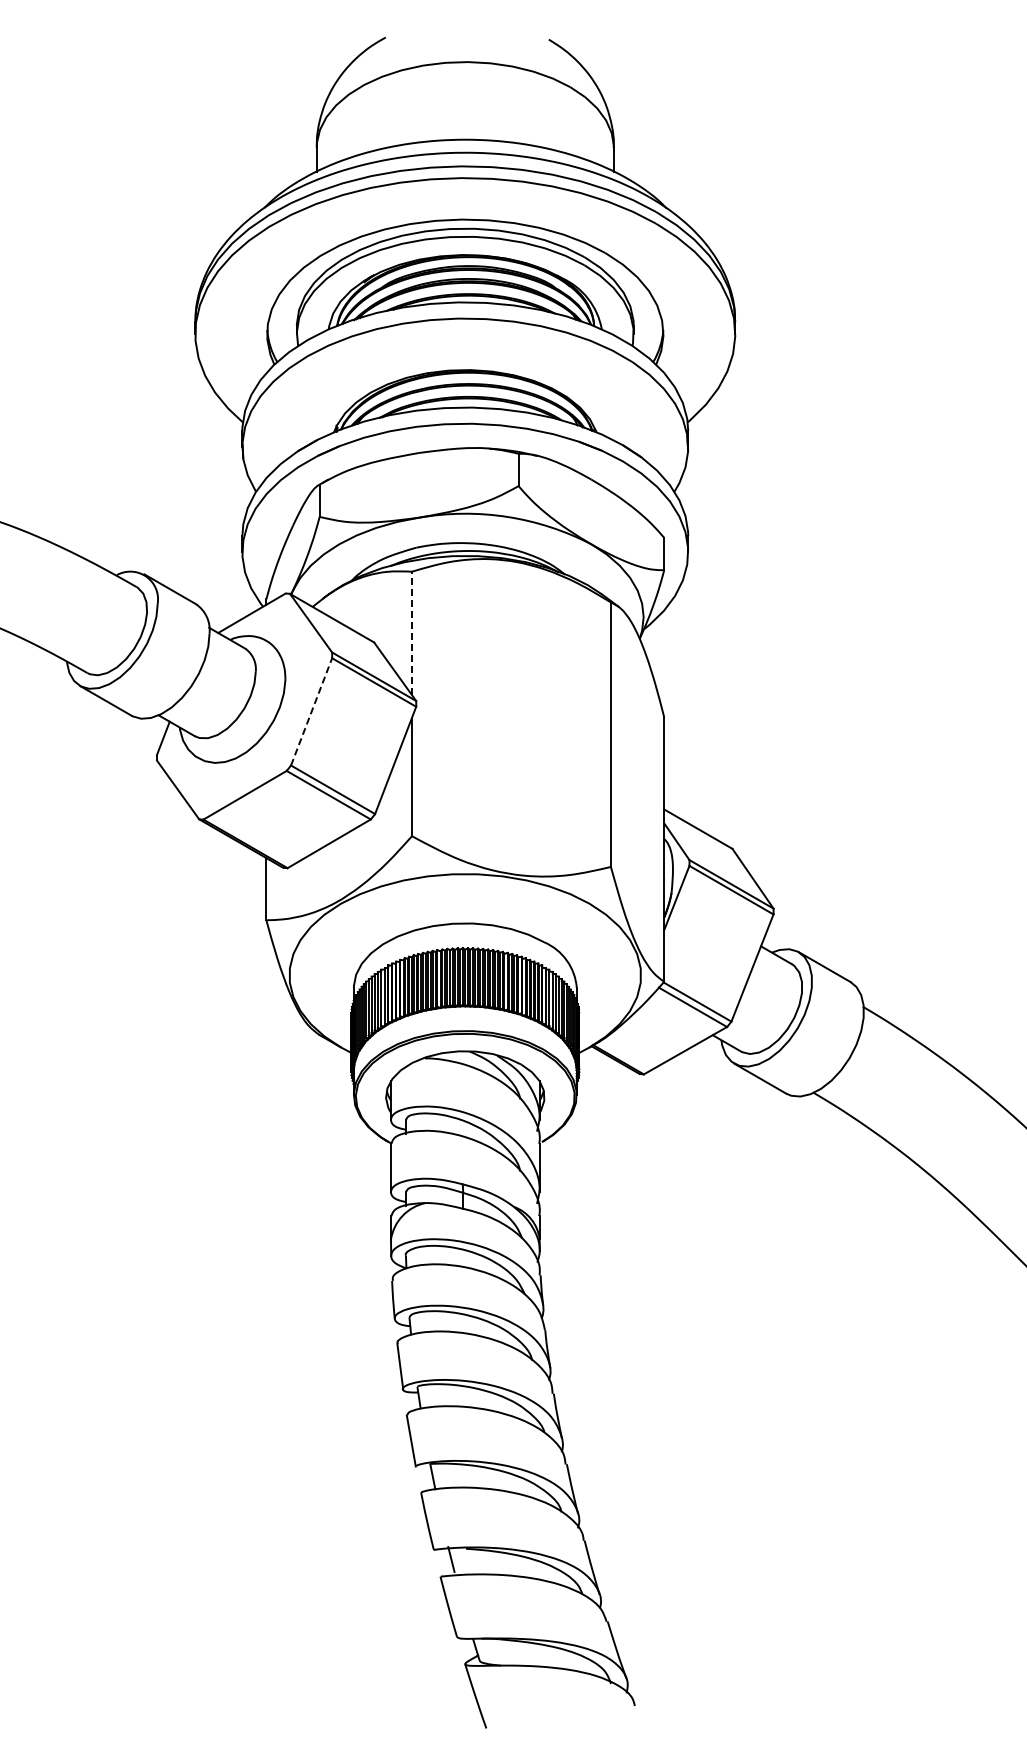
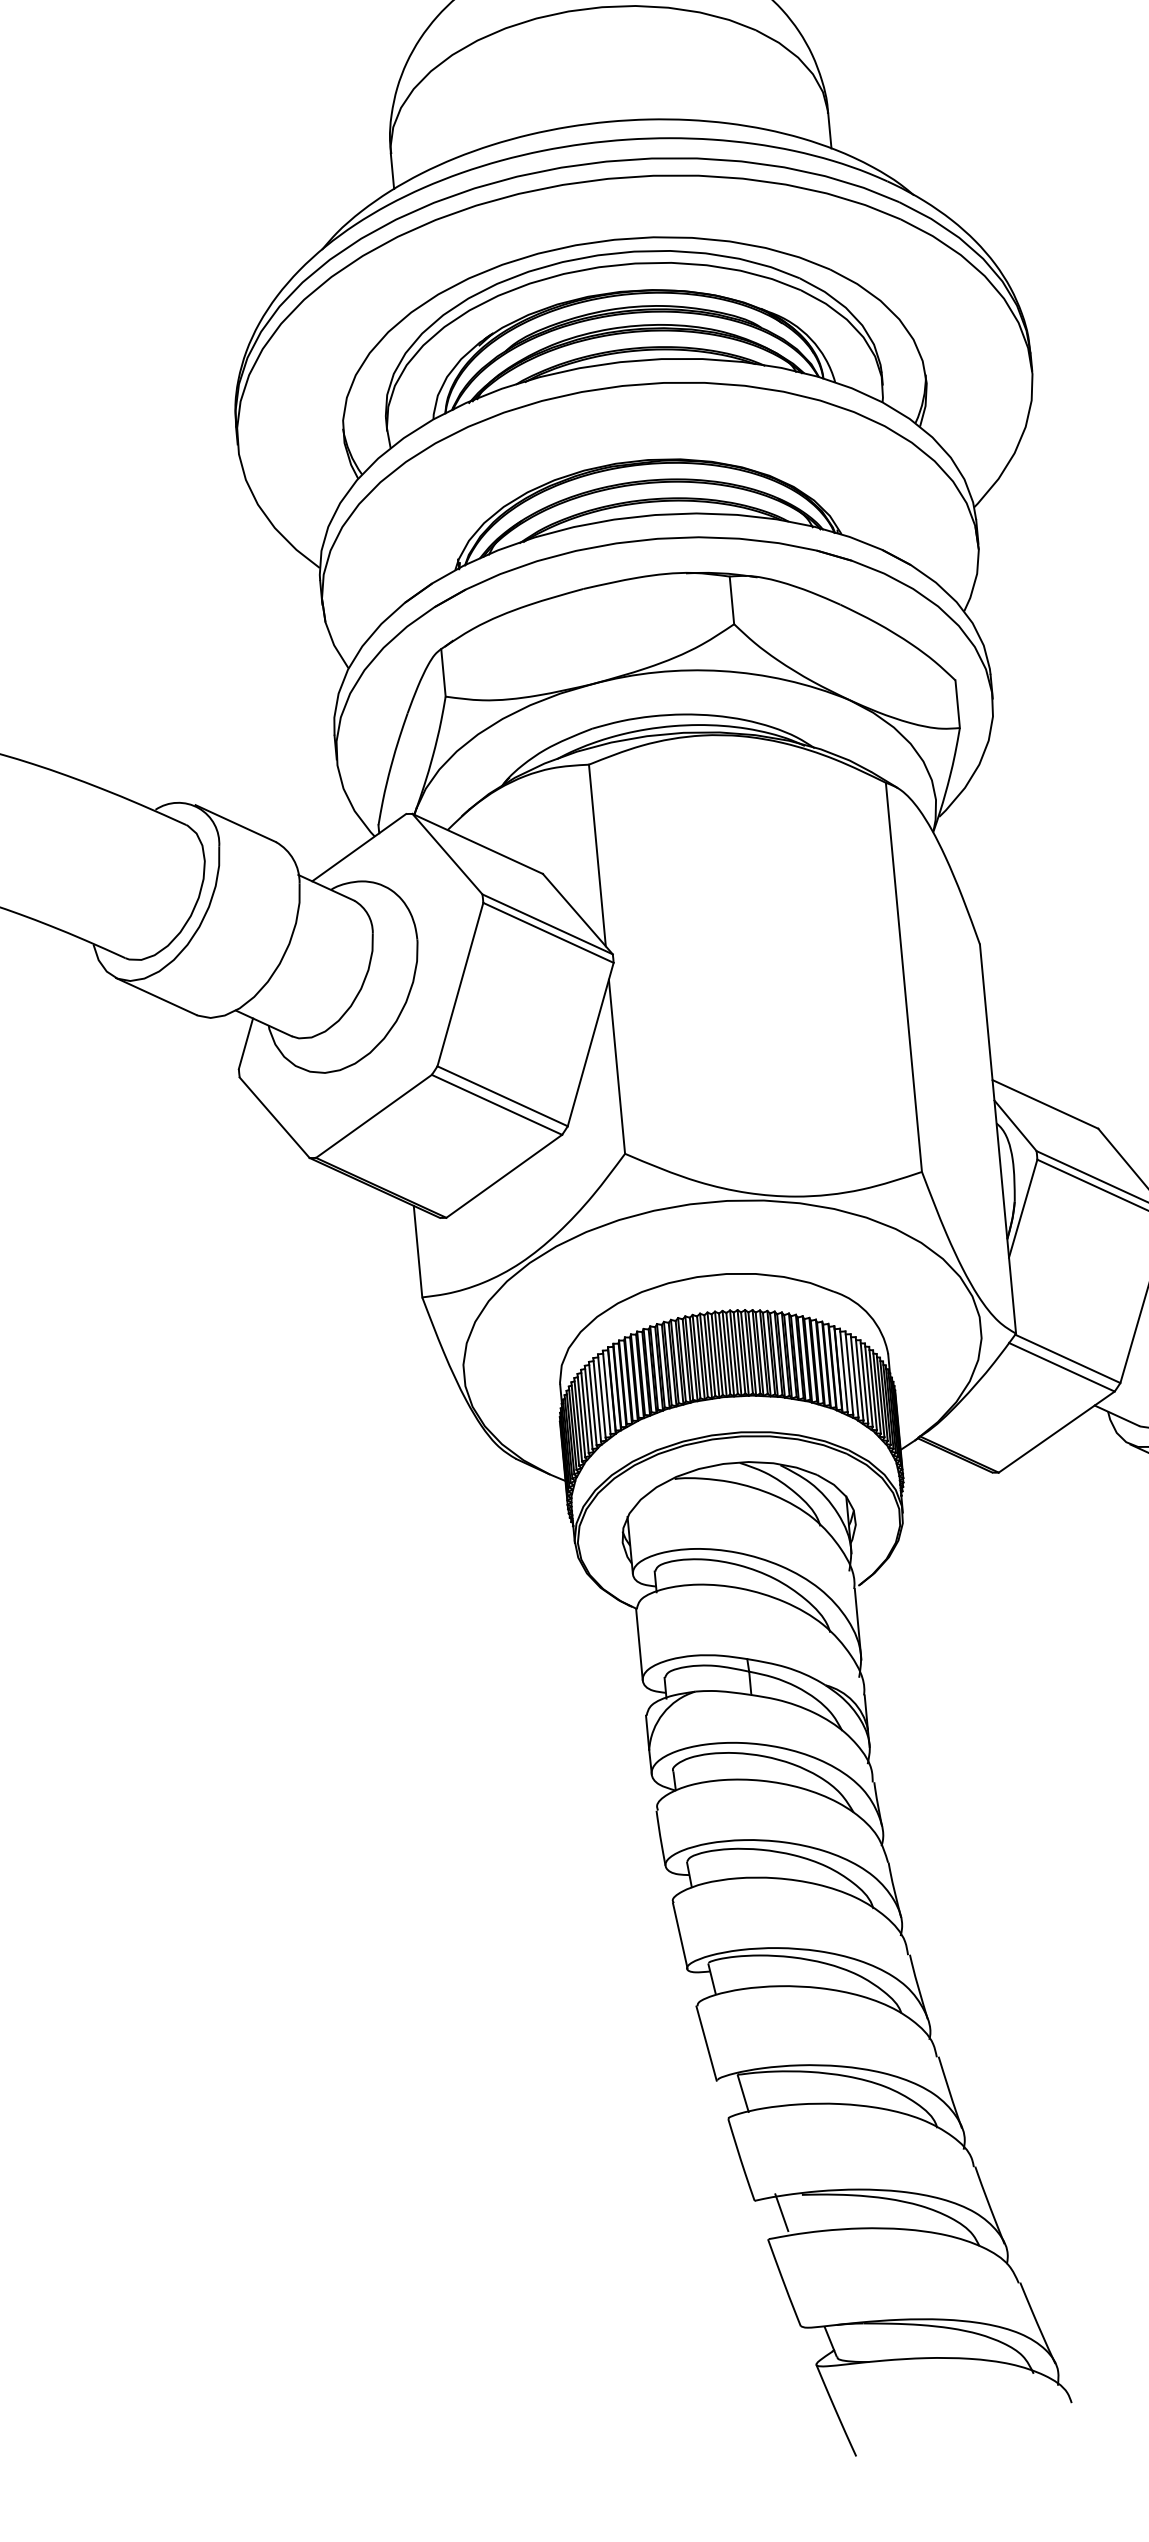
line: (412, 633) -> (598, 855), dashed -> solid
line: (311, 711) -> (460, 984), dashed -> solid

